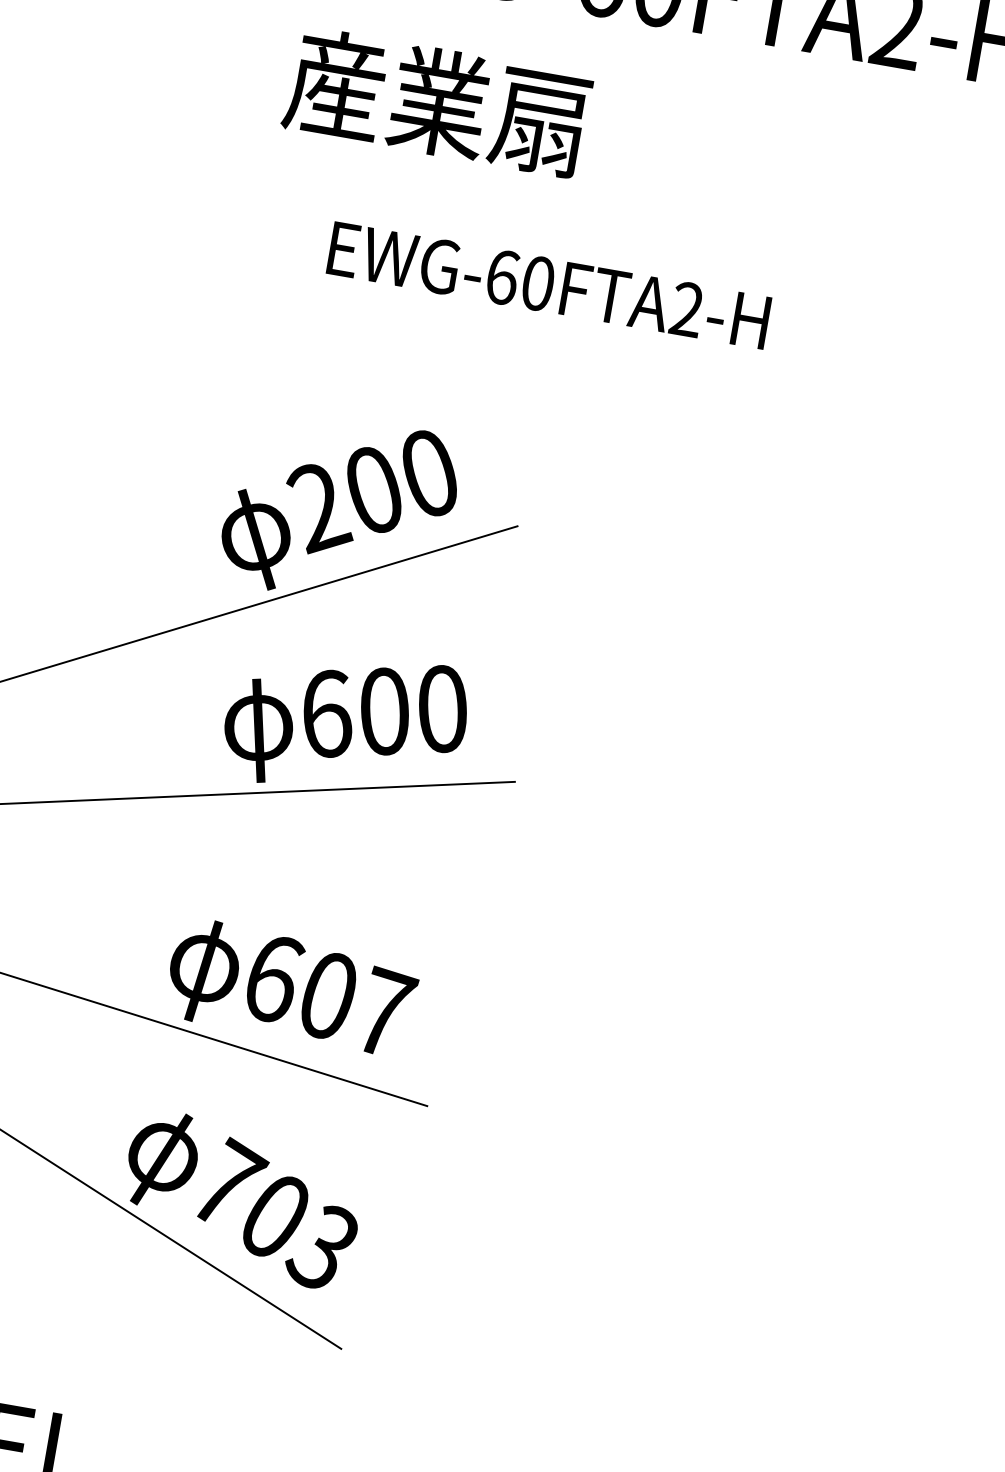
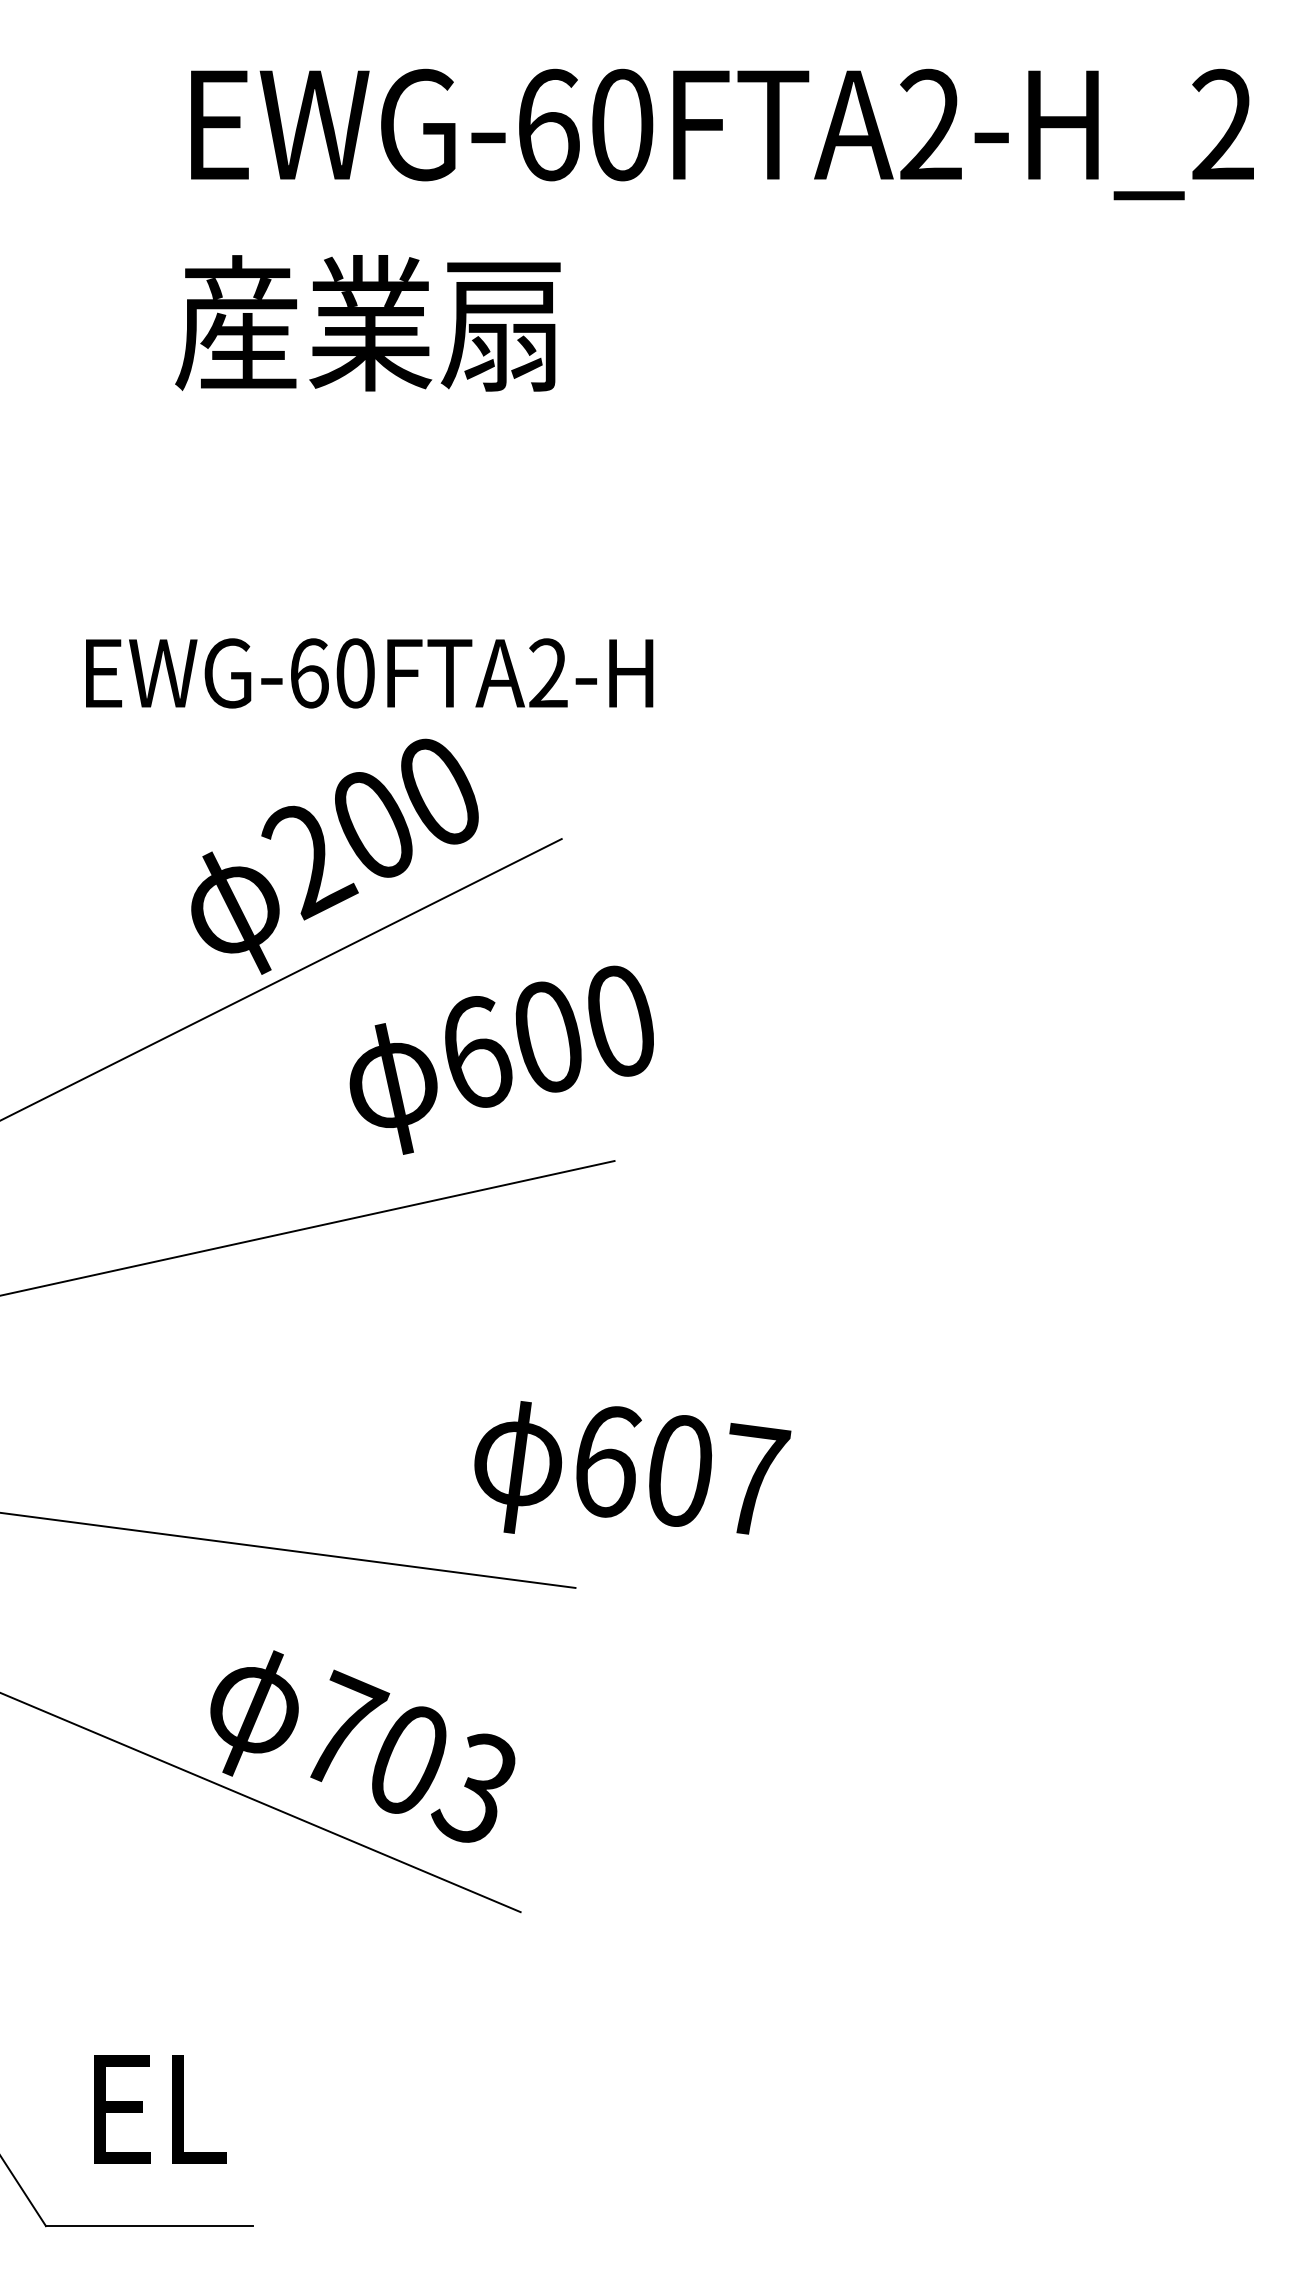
text: (548, 285) -> (369, 673), moved
text: (345, 722) -> (501, 1059), moved
text: (292, 986) -> (632, 1467), moved

